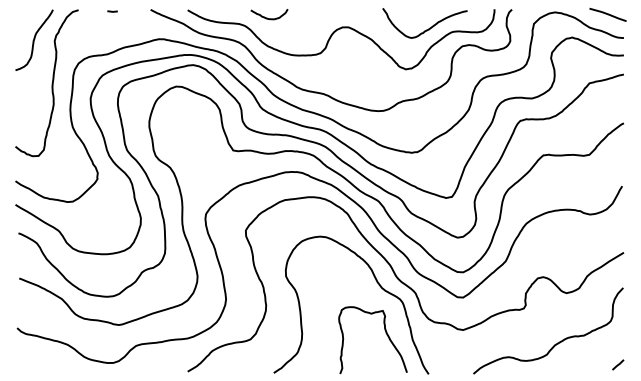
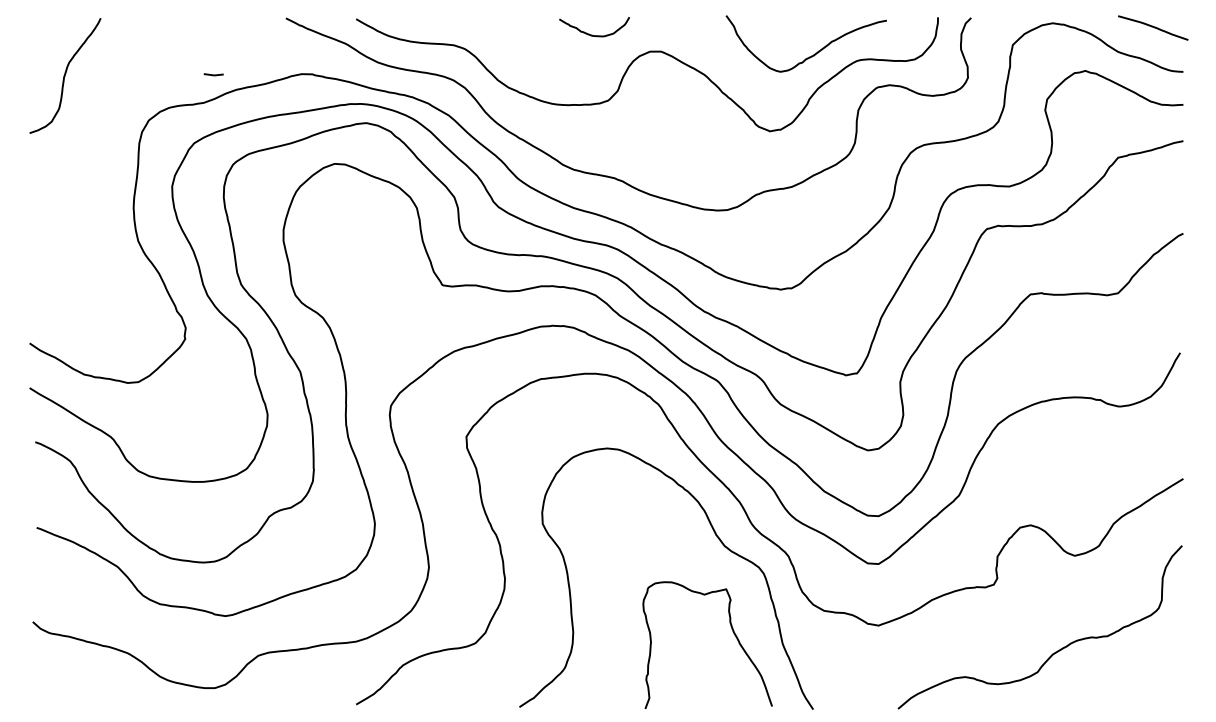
line: (112, 11) -> (213, 74), moved
curve: (267, 17) -> (590, 32), moved
curve: (51, 83) -> (97, 158), removed
line: (618, 364) -> (1173, 690), removed

